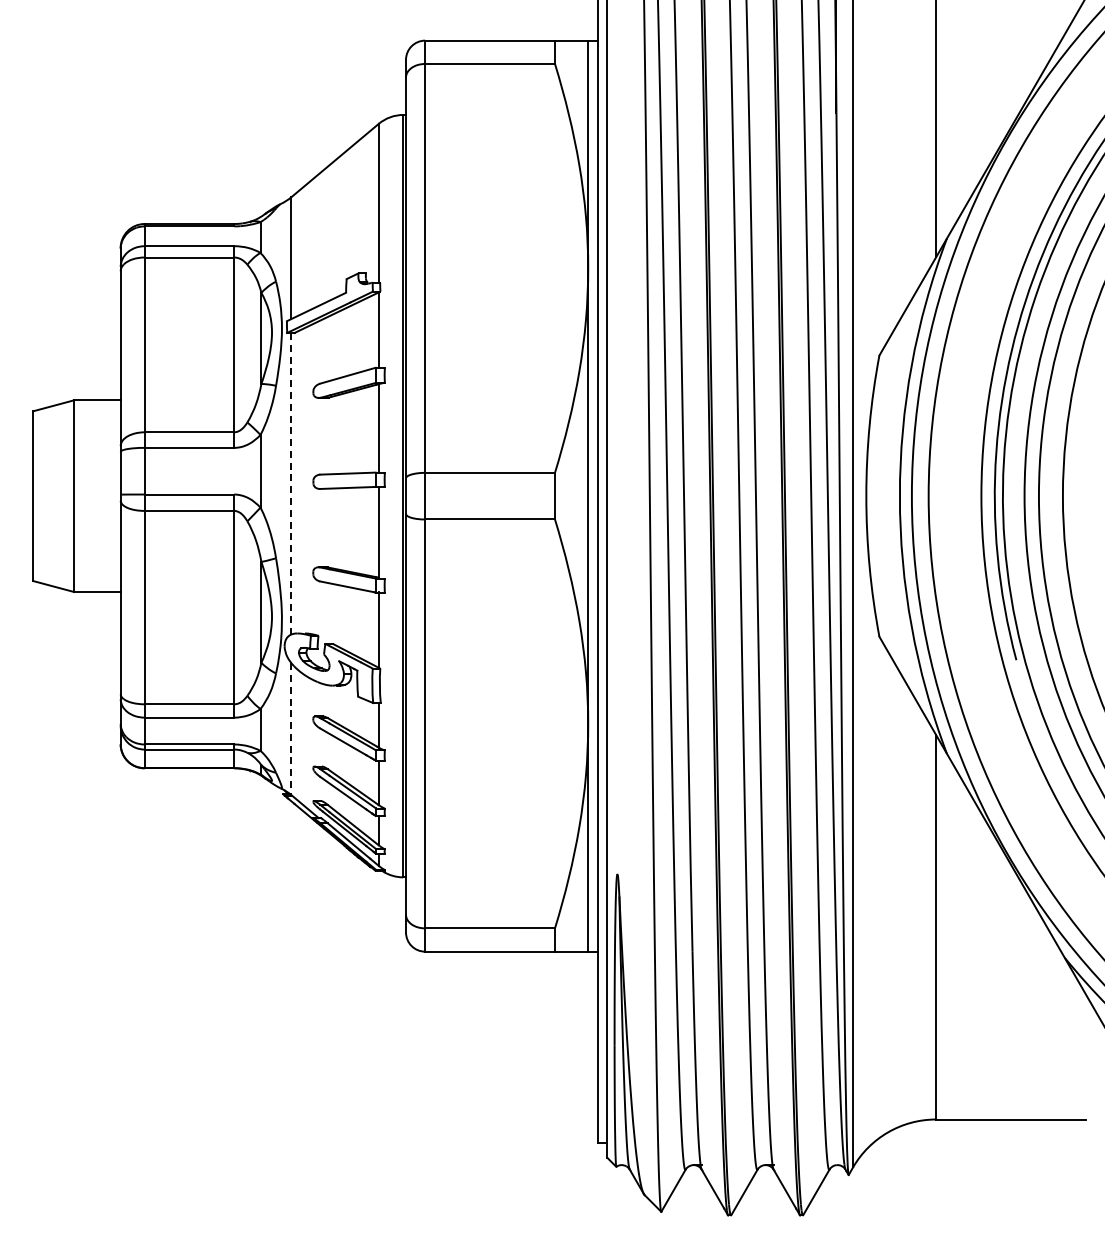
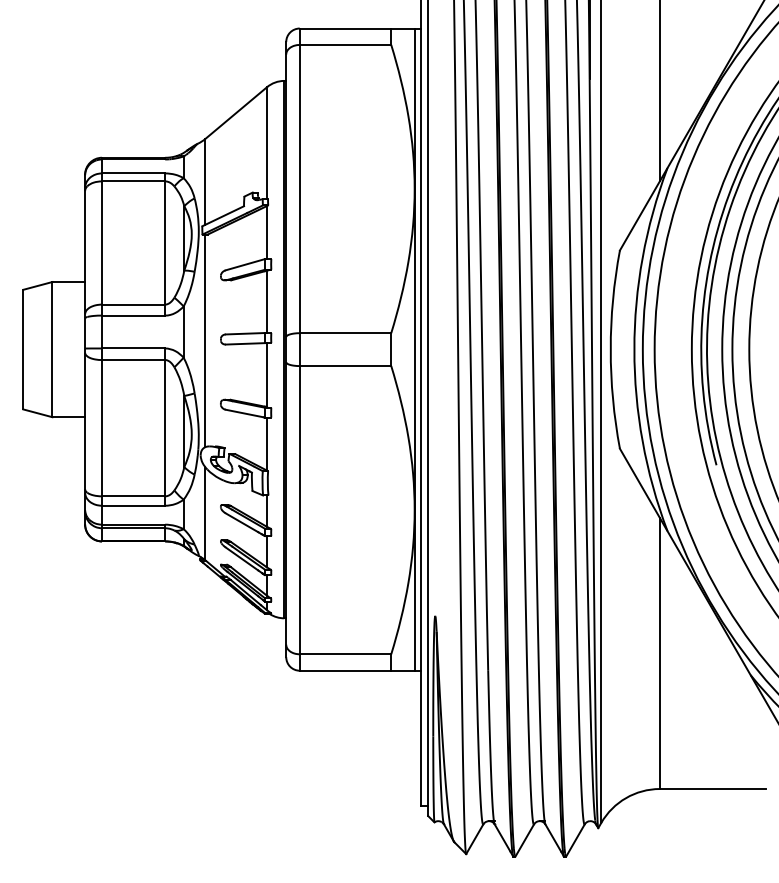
line: (291, 483) -> (205, 340), dashed -> solid
line: (291, 729) -> (205, 514), dashed -> solid

